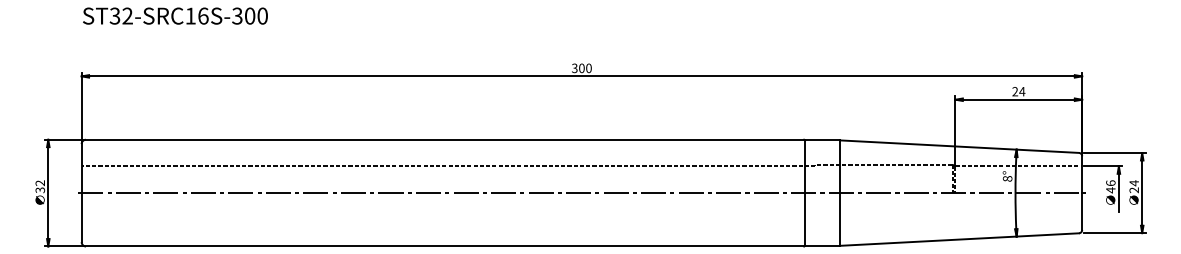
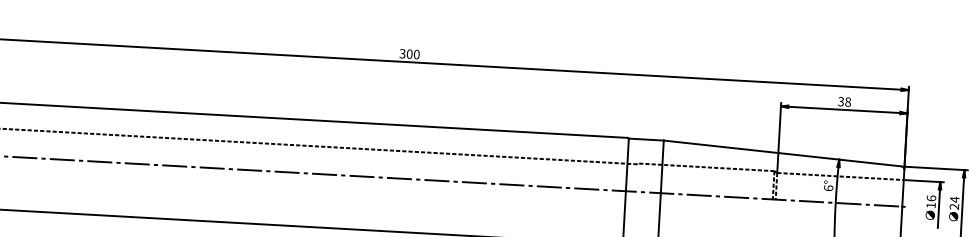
text: (1018, 91) -> (844, 101), 24 -> 38
text: (1007, 178) -> (828, 187), 8° -> 6°
text: (1110, 190) -> (930, 205), 46 -> 16

